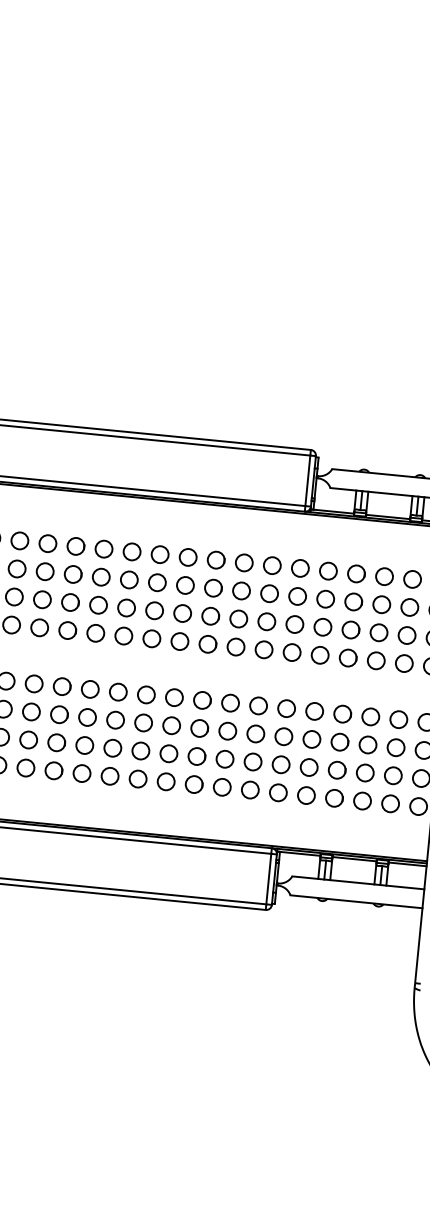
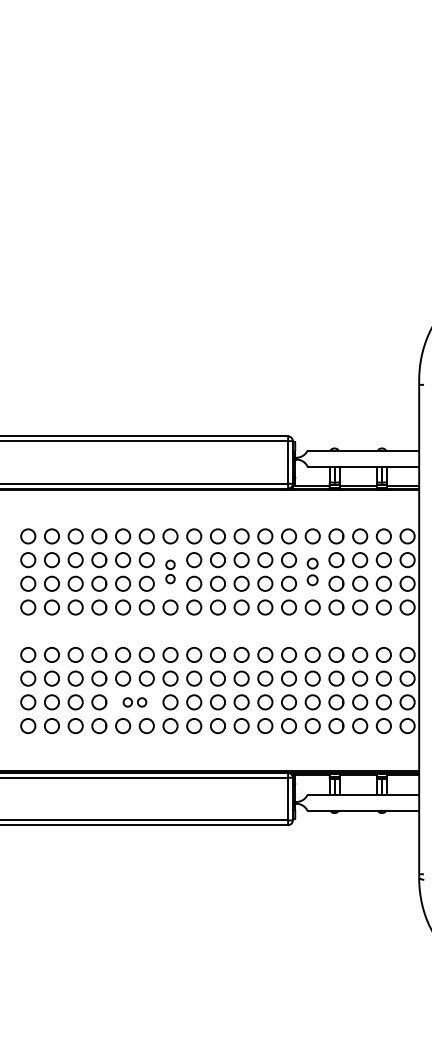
part: (156, 596) -> (170, 571), size x0.6
part: (324, 612) -> (312, 571), size x0.7
part: (98, 746) -> (134, 702), size x0.6

